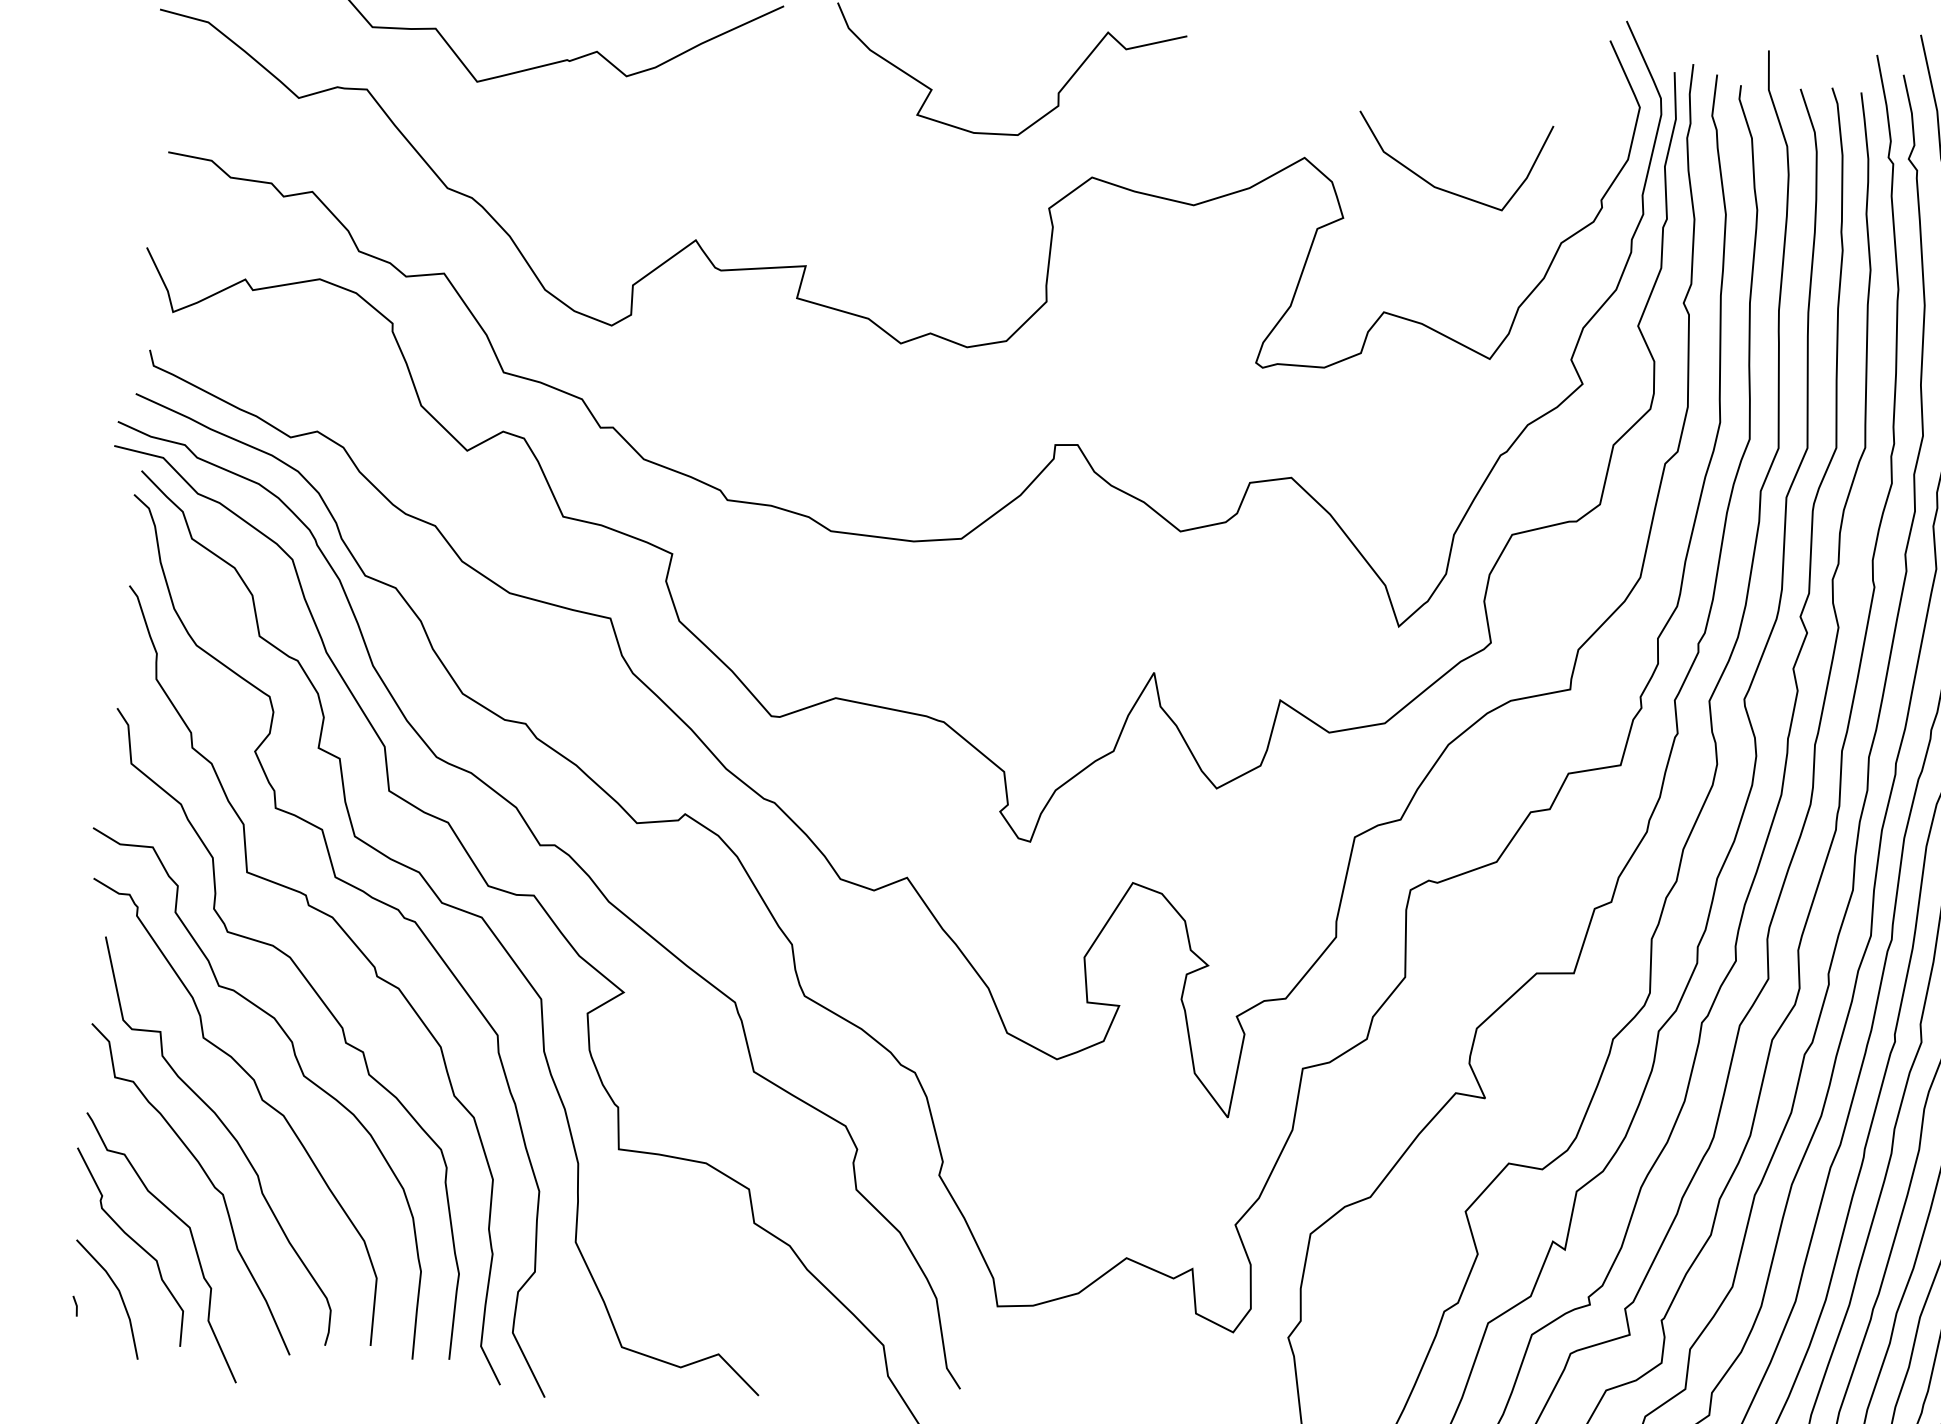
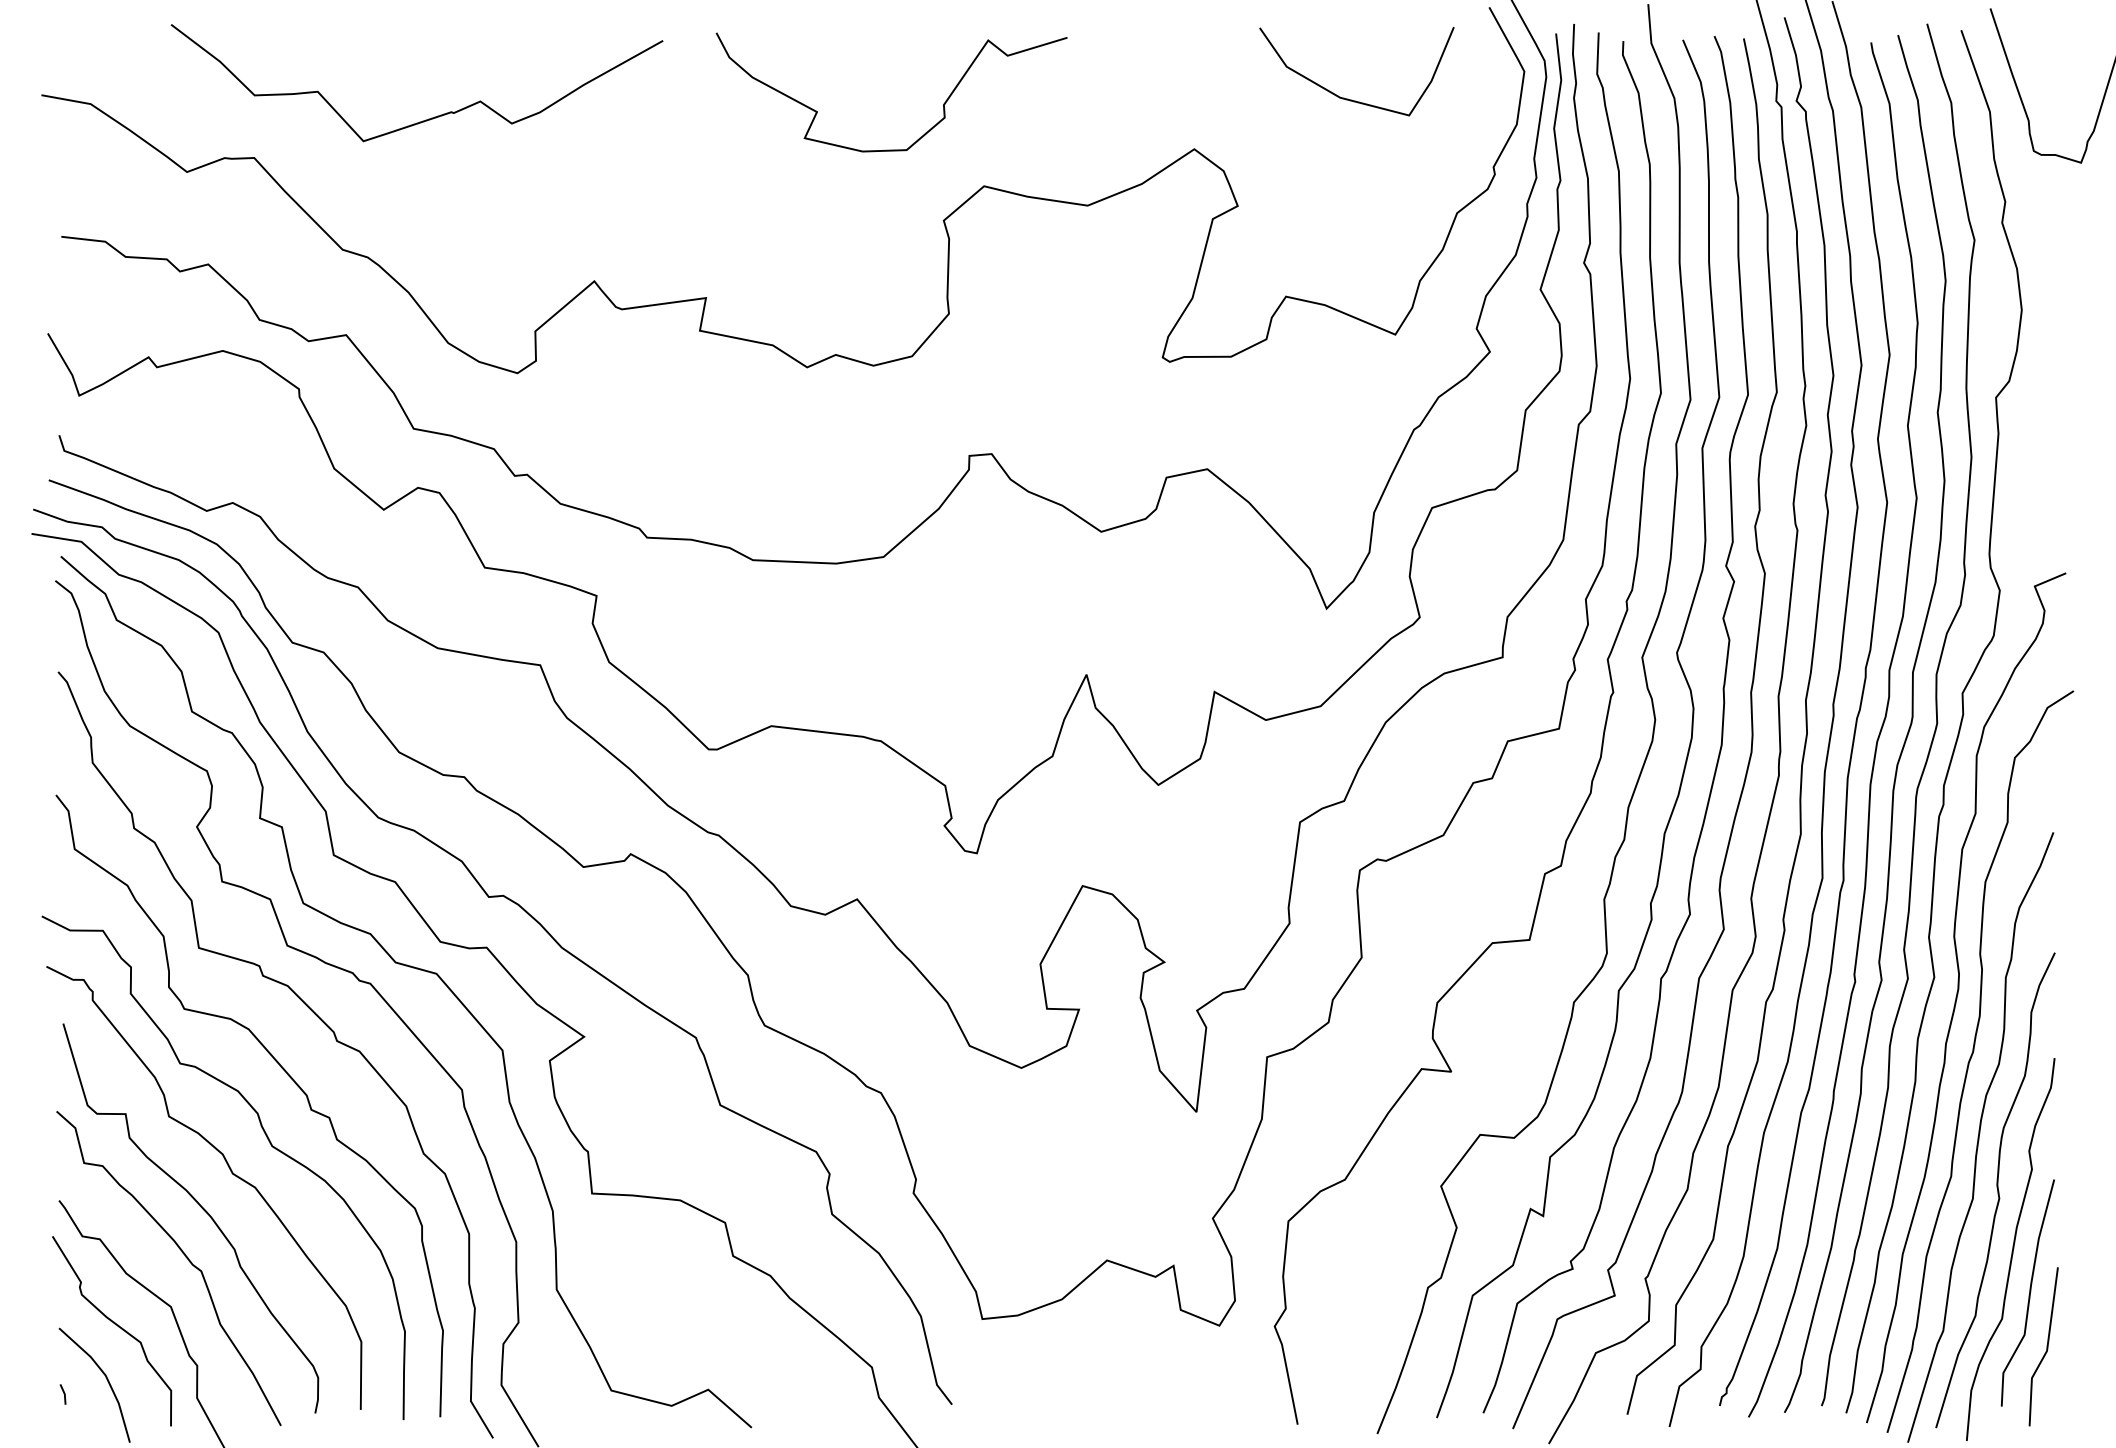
curve: (1442, 188) -> (1348, 98), moved

